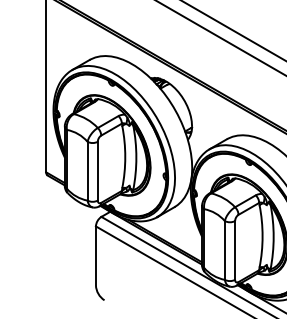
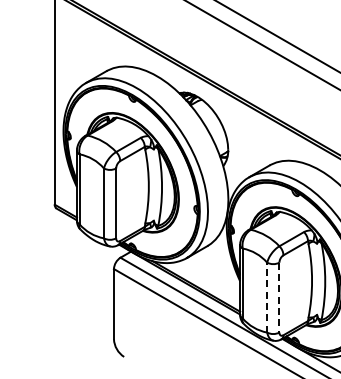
line: (225, 250) -> (267, 297), solid -> dashed
line: (235, 250) -> (279, 297), solid -> dashed

